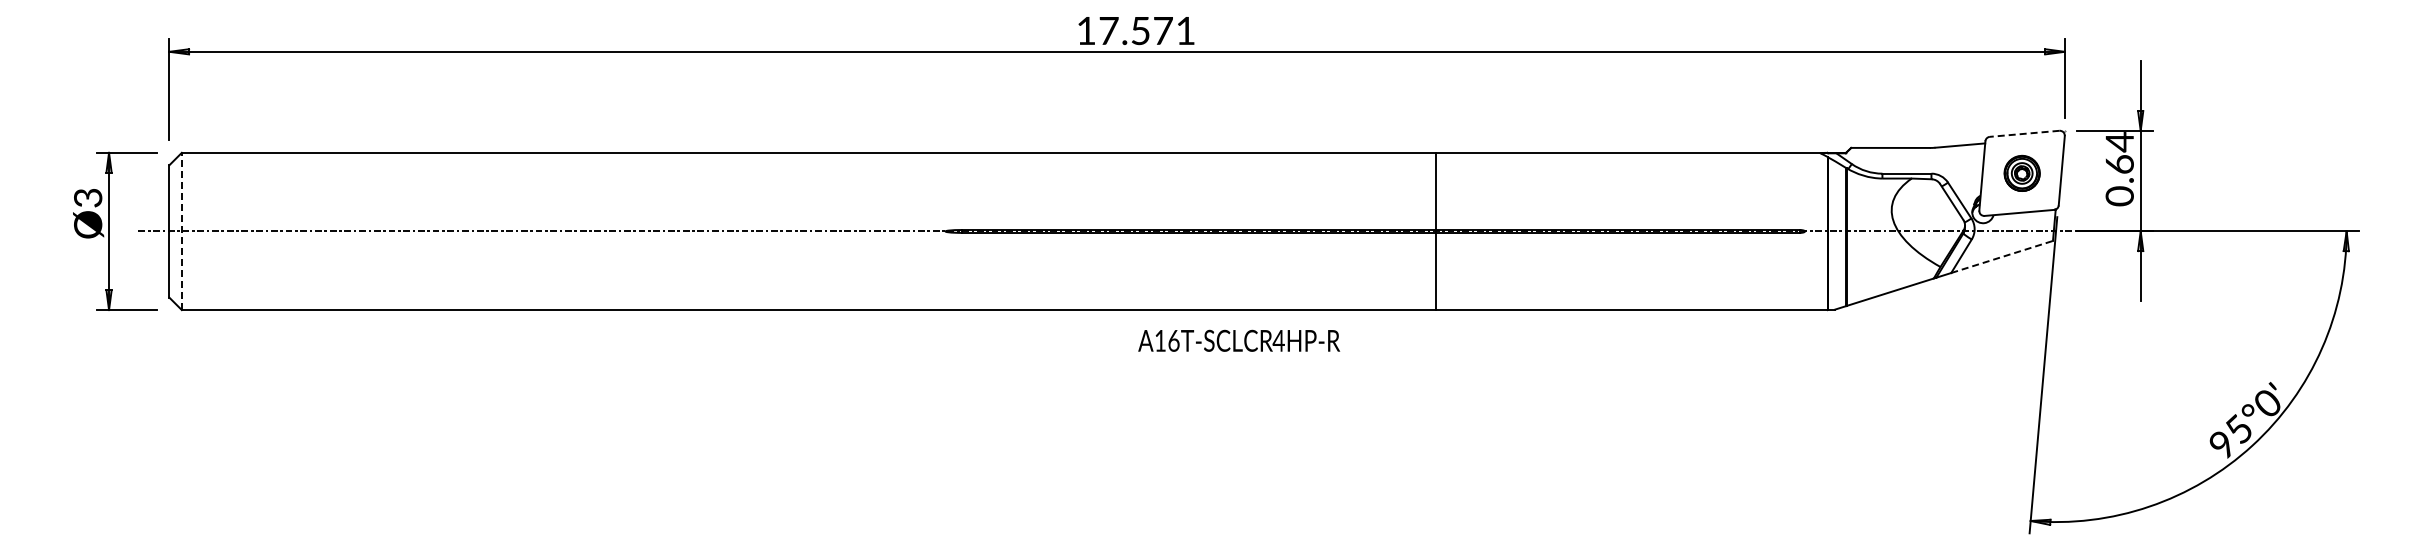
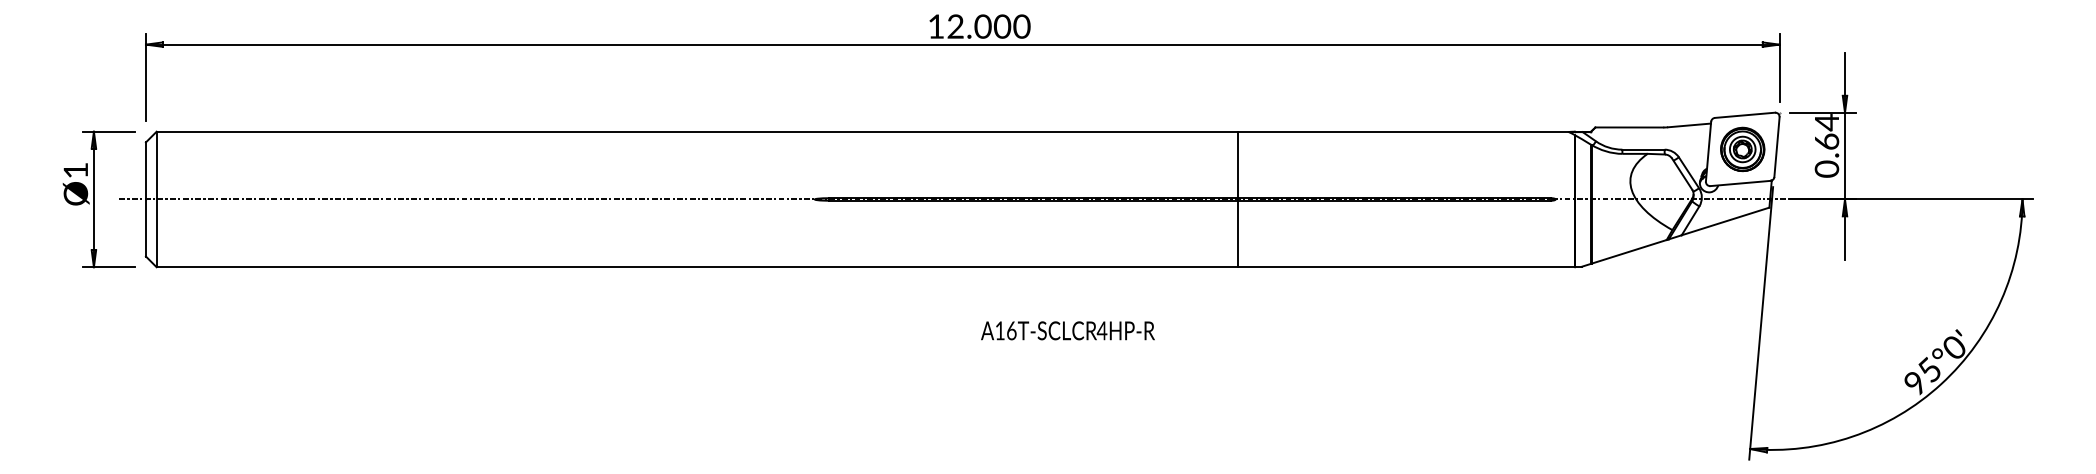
text: (1147, 30) -> (988, 26), 17.571 -> 12.000
line: (2024, 133) -> (1744, 115), dashed -> solid
part: (2022, 173) -> (1743, 149), size x1.43
text: (88, 198) -> (76, 171), Ø3 -> Ø1
line: (181, 231) -> (156, 199), dashed -> solid
line: (2002, 256) -> (1725, 221), dashed -> solid
text: (1239, 340) -> (1068, 330), moved

